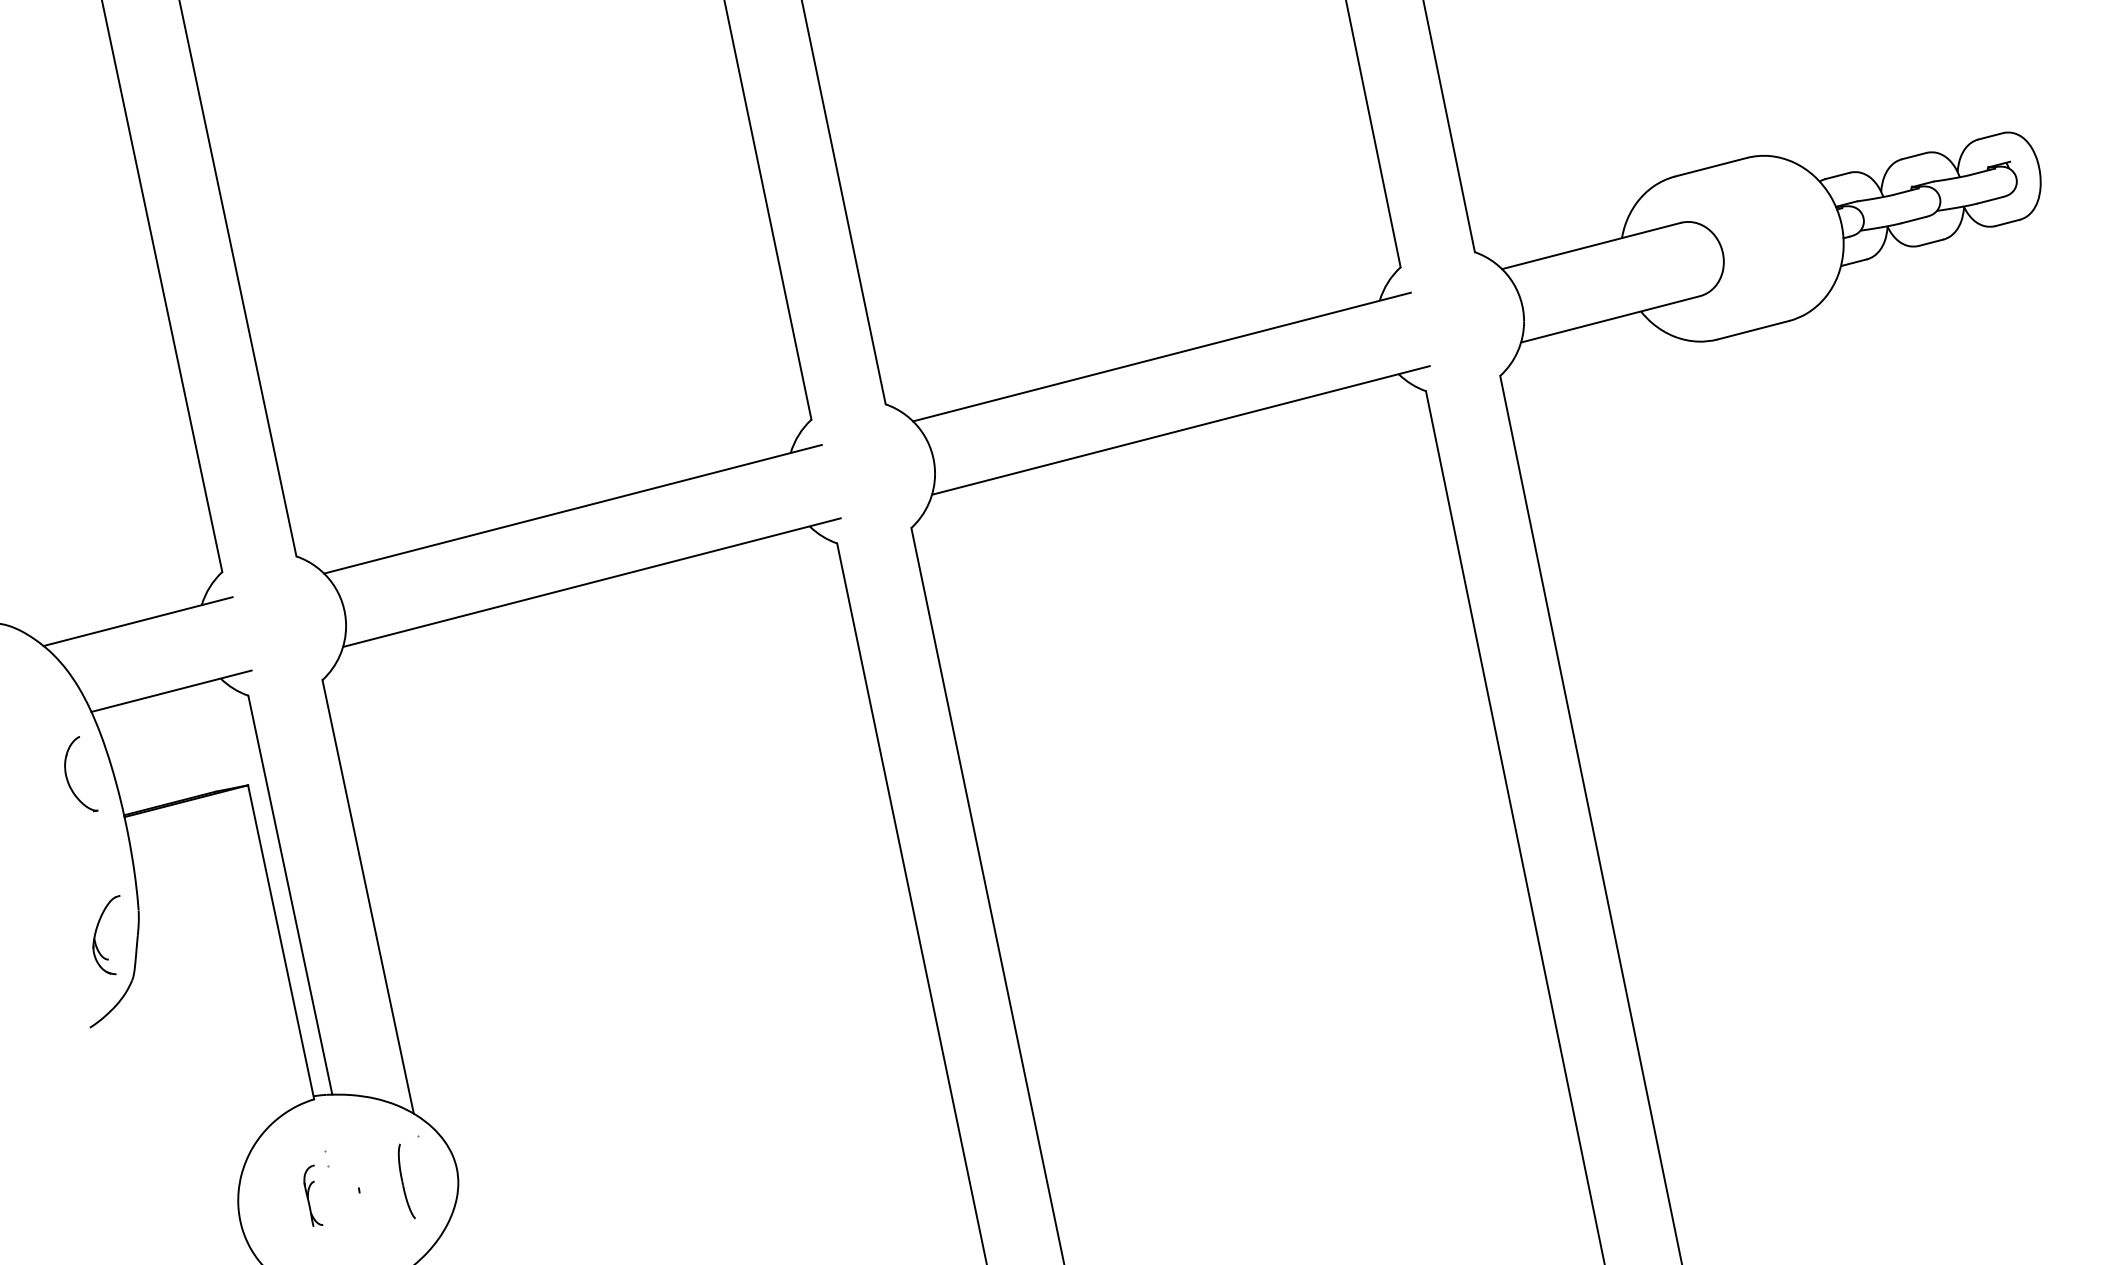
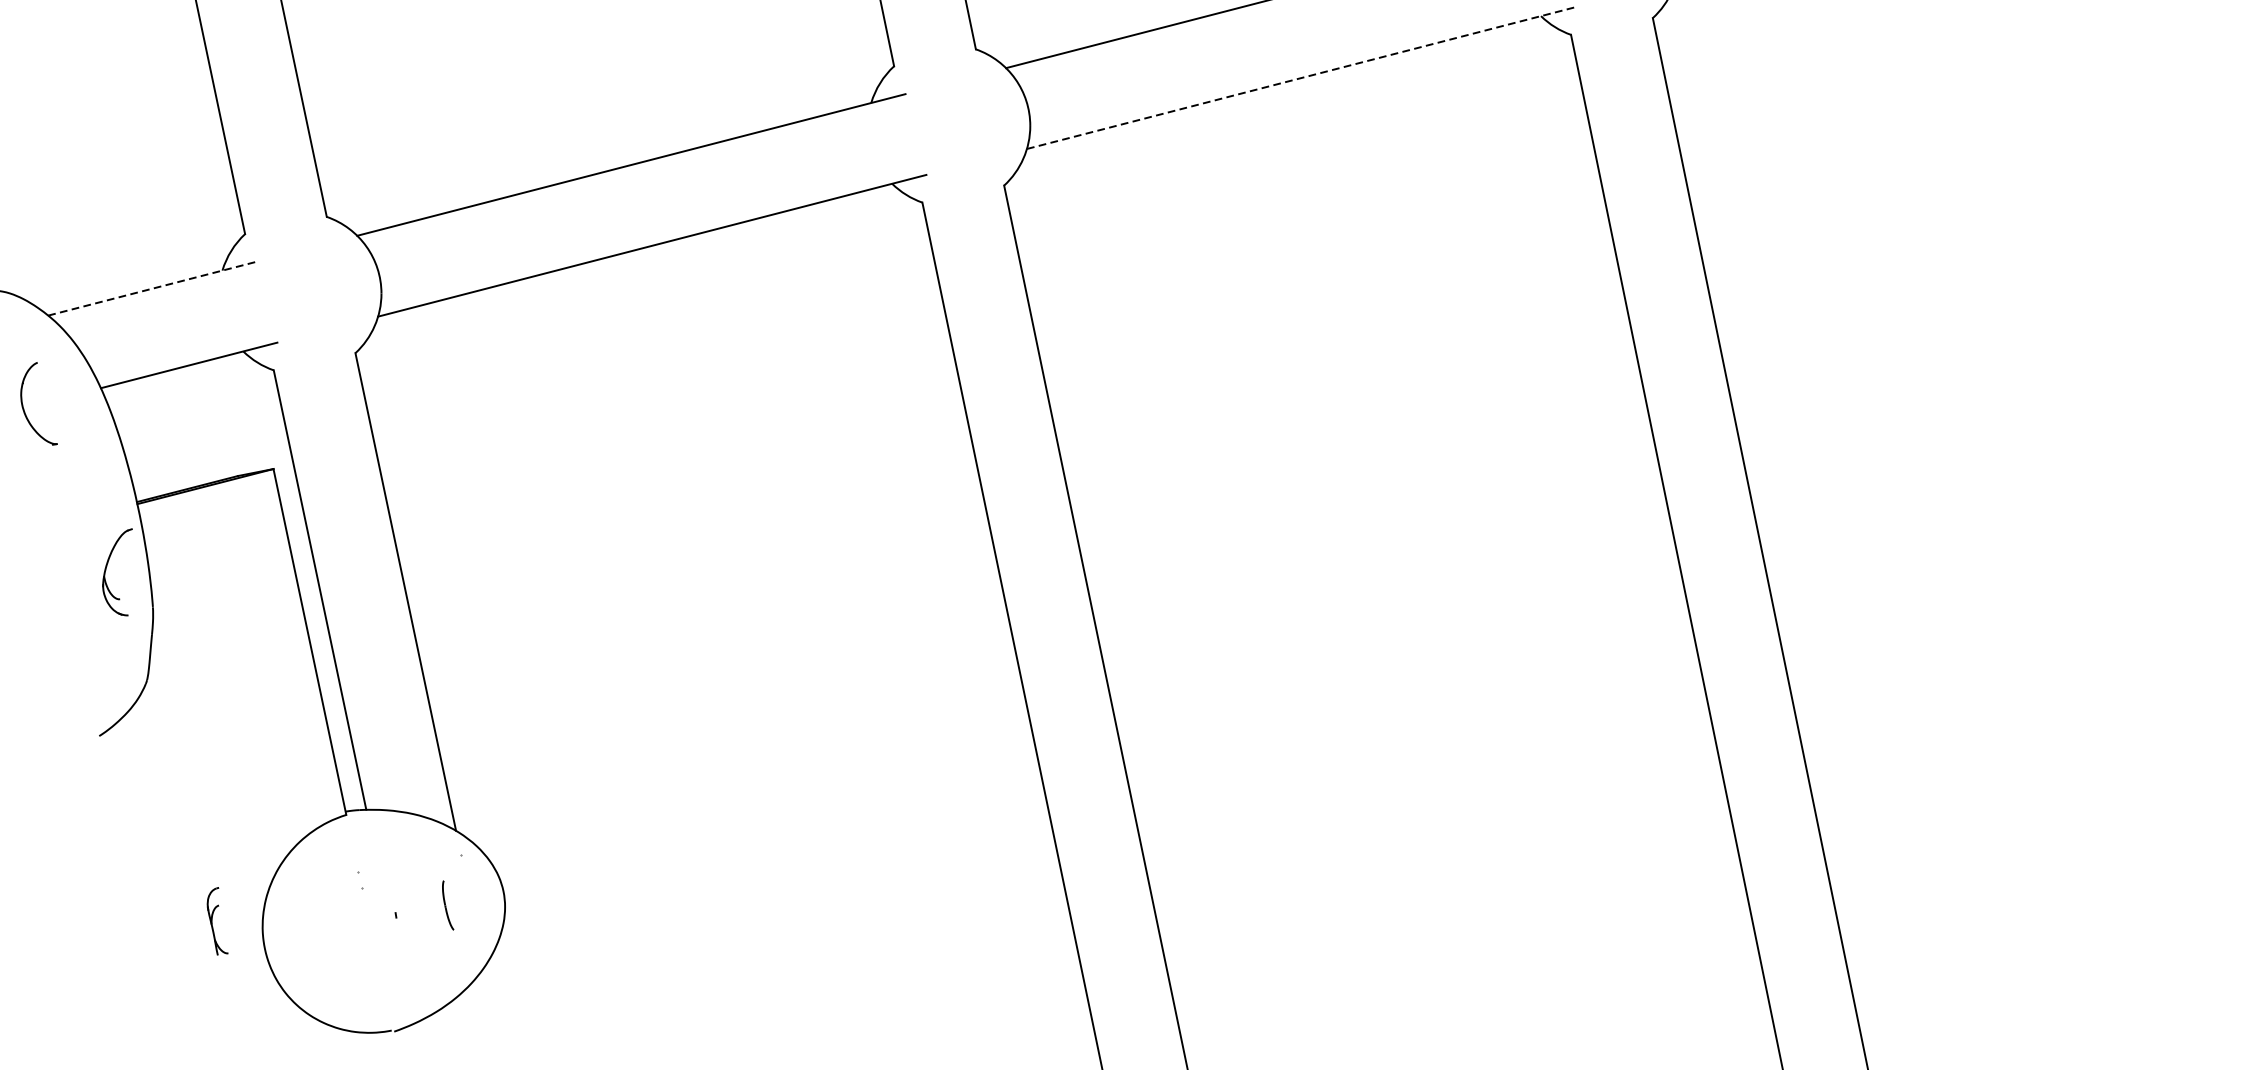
line: (1181, 430) -> (1301, 78), solid -> dashed
line: (138, 621) -> (152, 288), solid -> dashed
part: (68, 779) -> (24, 409), moved
part: (96, 933) -> (106, 570), moved
part: (406, 1181) -> (448, 905), size x0.6
part: (313, 1195) -> (217, 920), moved

